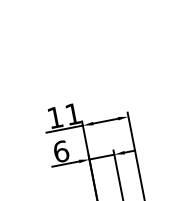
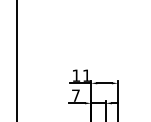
text: (62, 151) -> (76, 95), 6 -> 7

